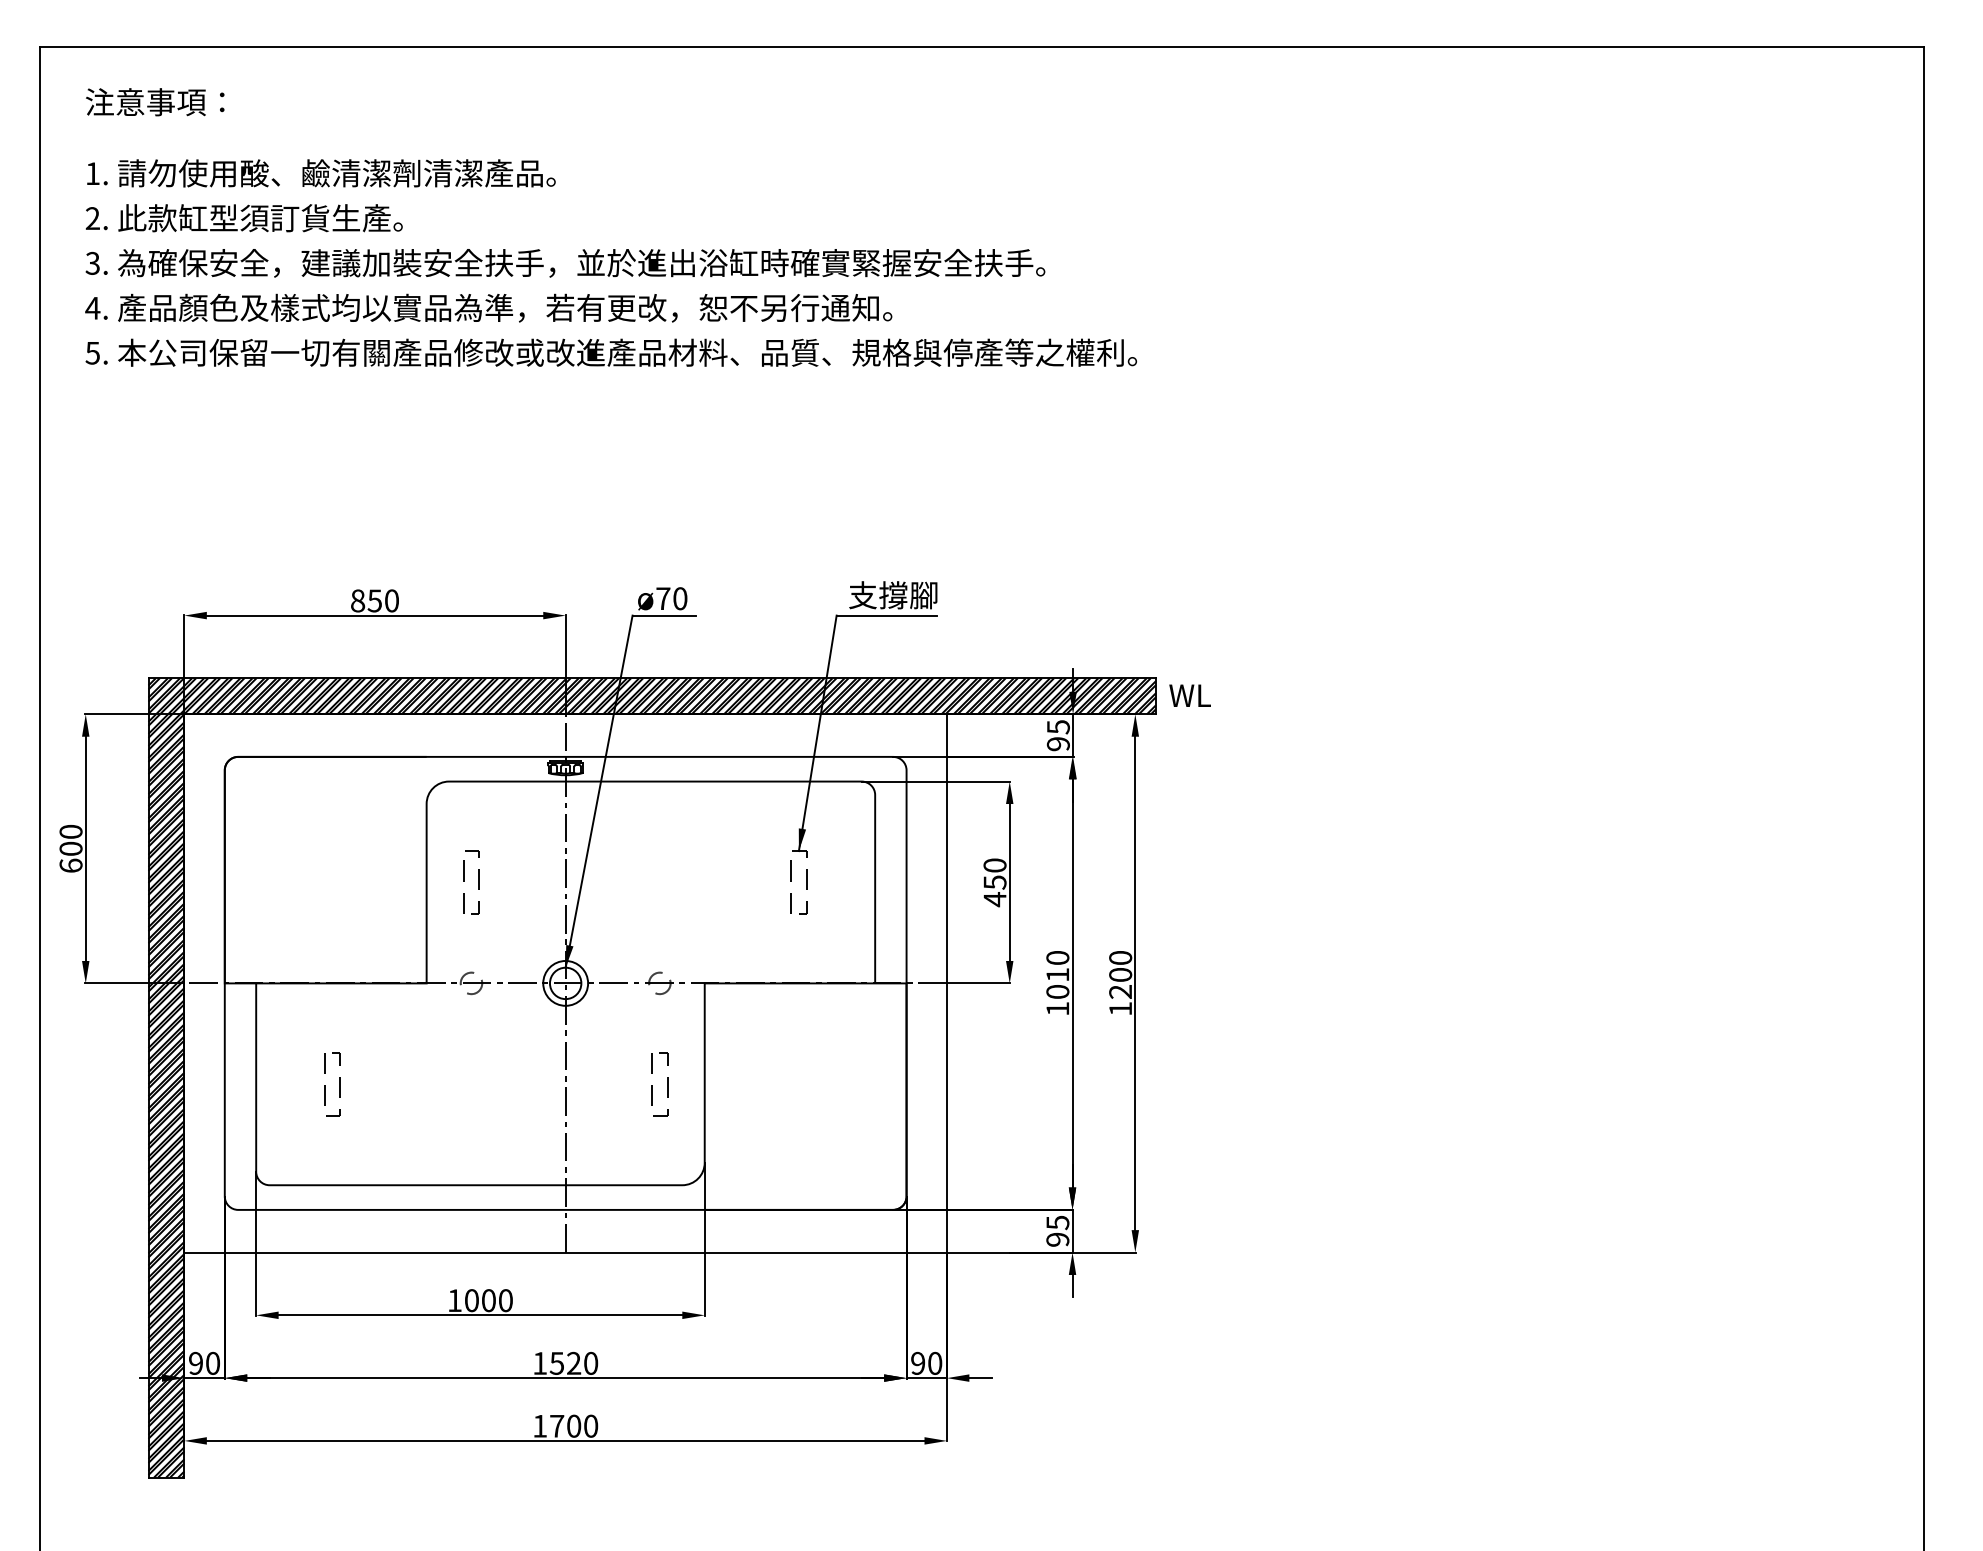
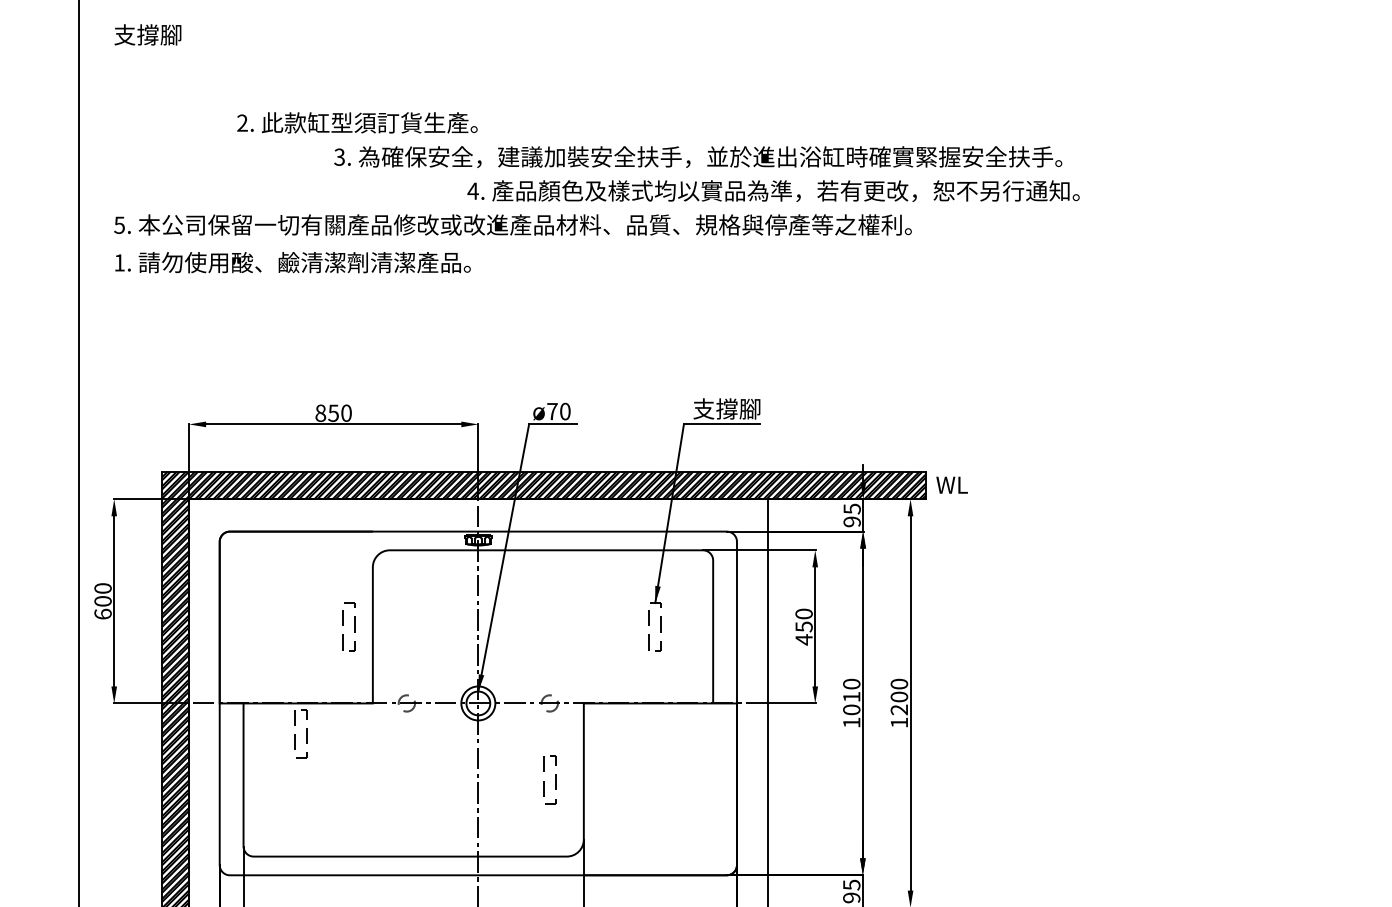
text: (155, 102) -> (167, 35), 注意事項： -> 支撐腳
text: (321, 173) -> (293, 262), moved
text: (244, 218) -> (357, 123), moved
text: (565, 263) -> (698, 157), moved
text: (488, 307) -> (773, 190), moved
part: (478, 882) -> (354, 626), moved
part: (339, 1084) -> (306, 733), moved

